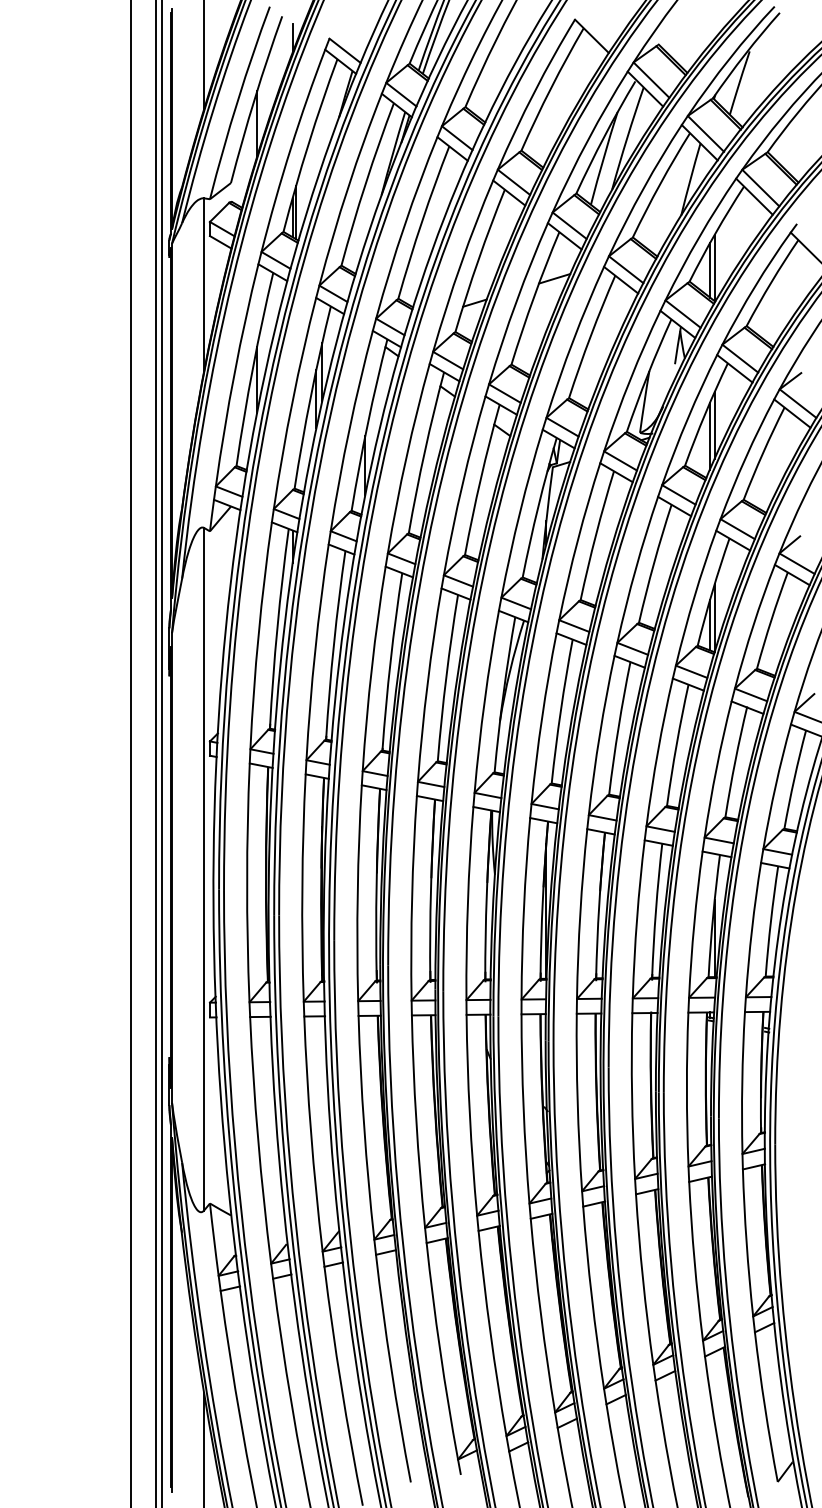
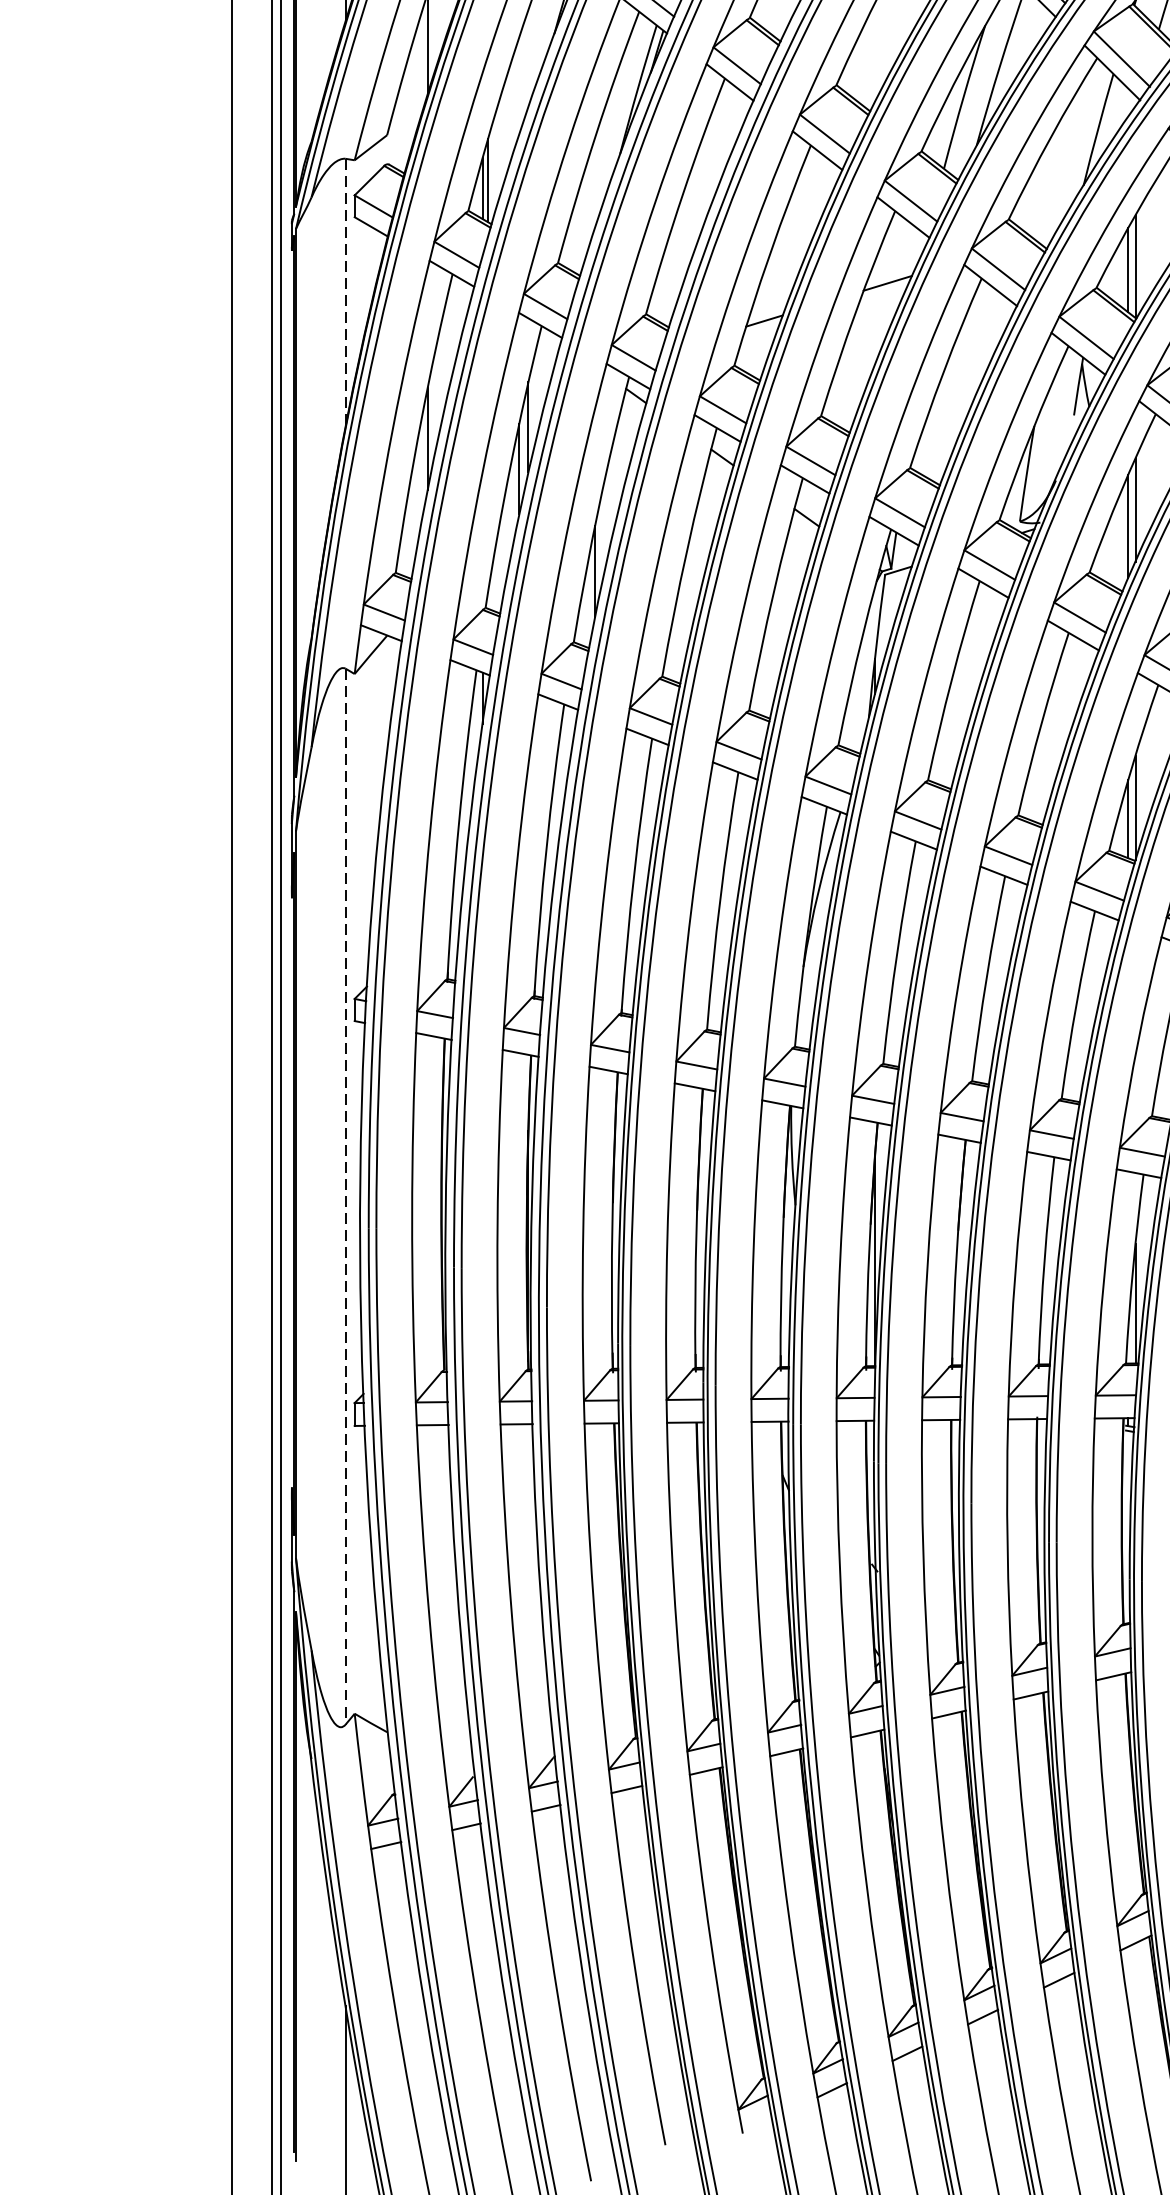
line: (204, 284) -> (346, 292), solid -> dashed
line: (204, 869) -> (346, 1197), solid -> dashed

